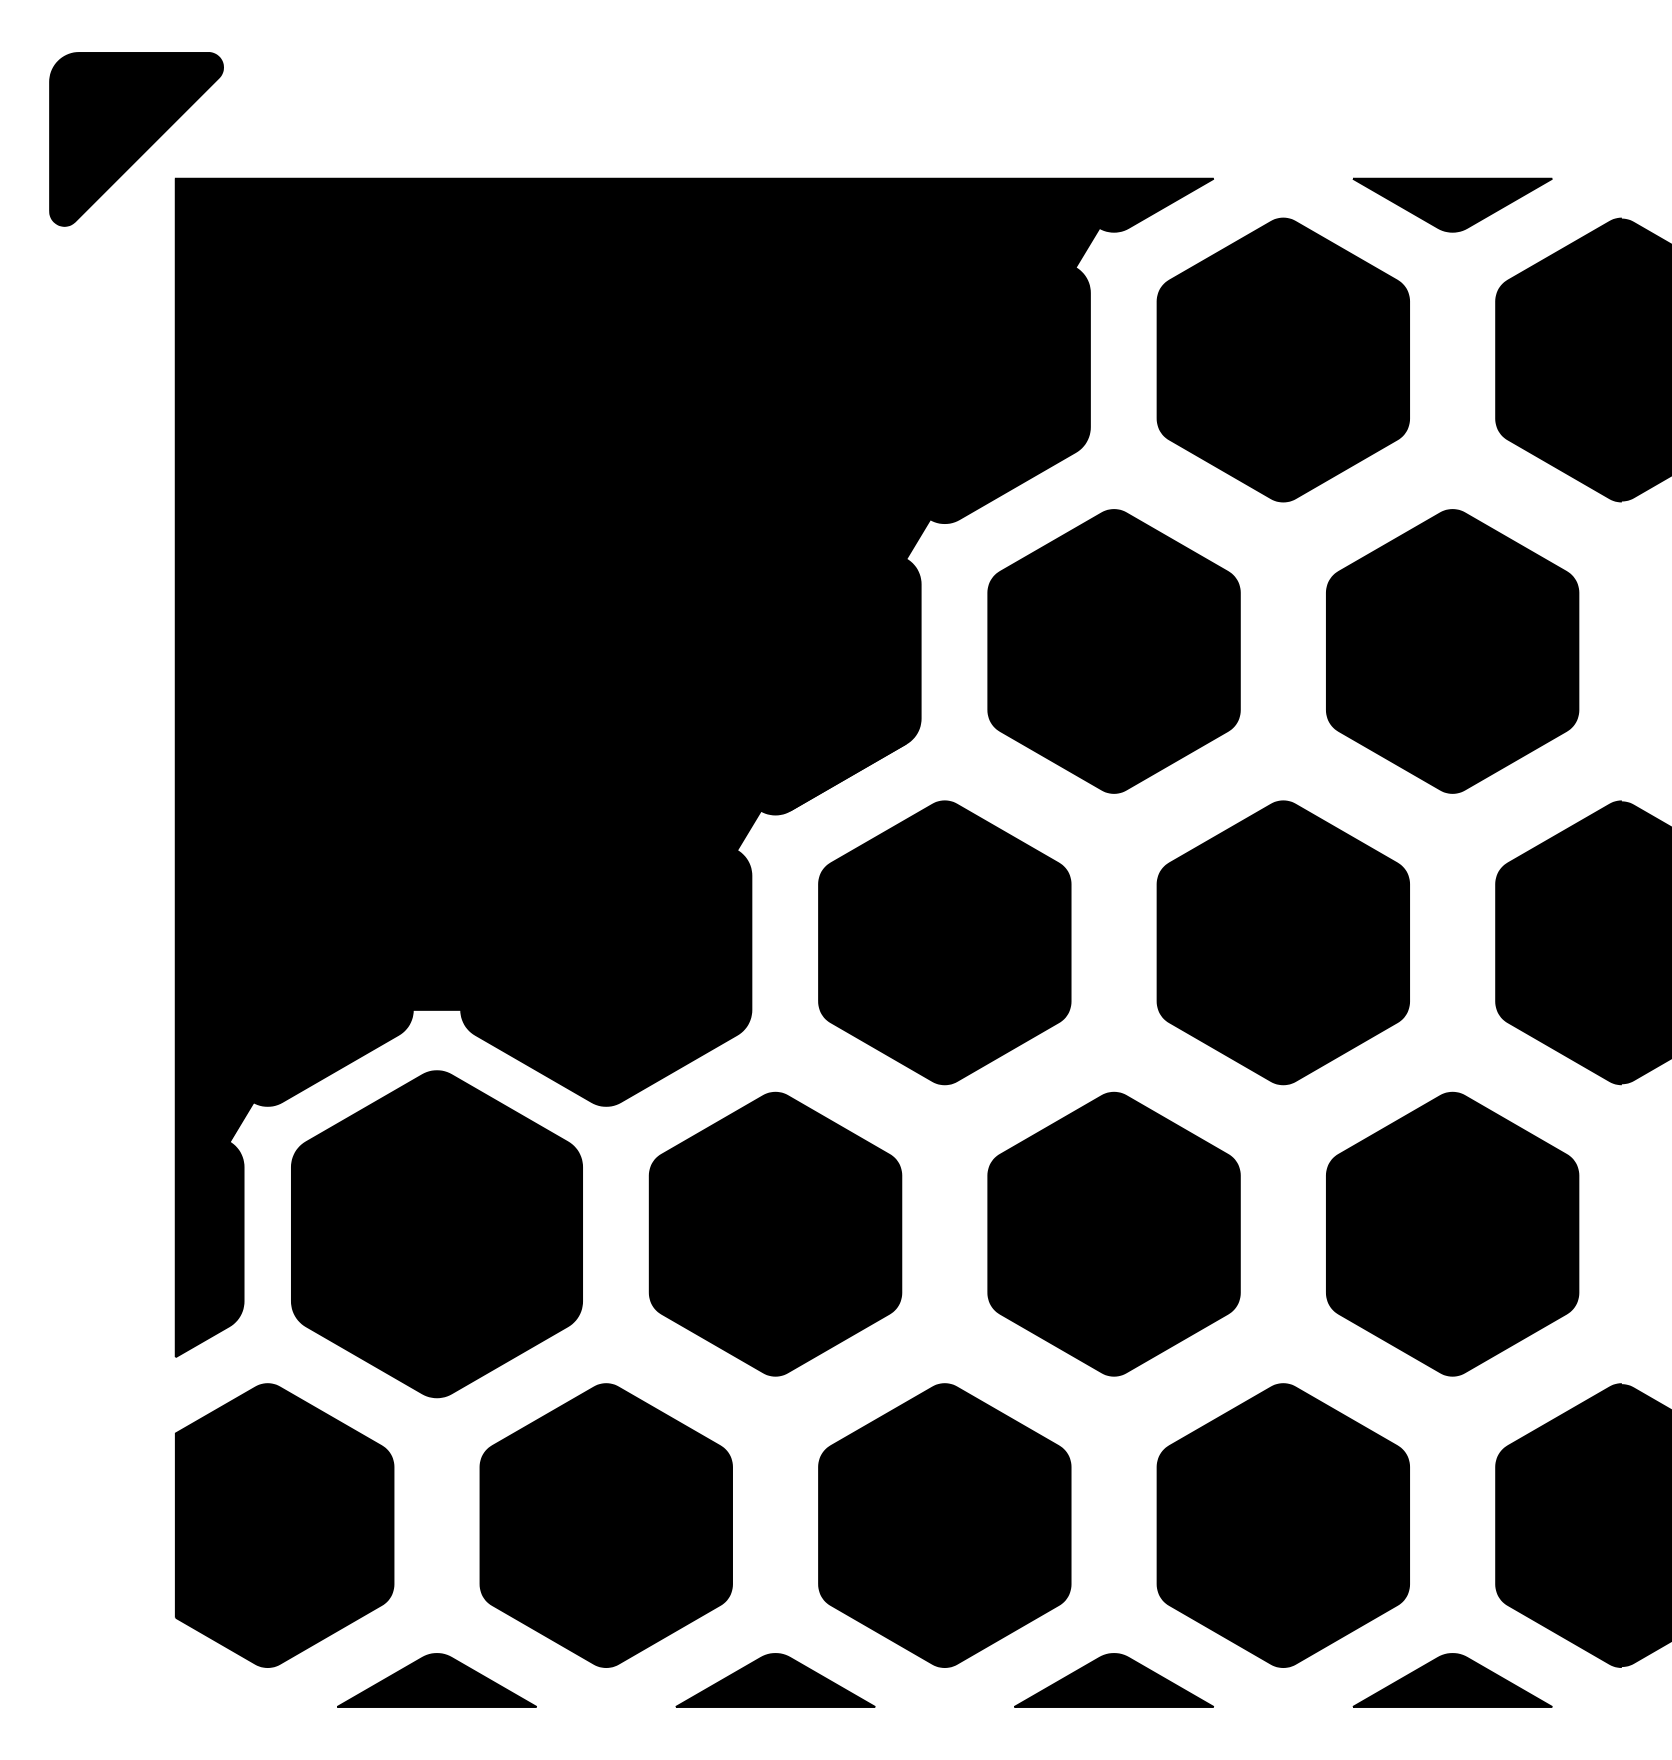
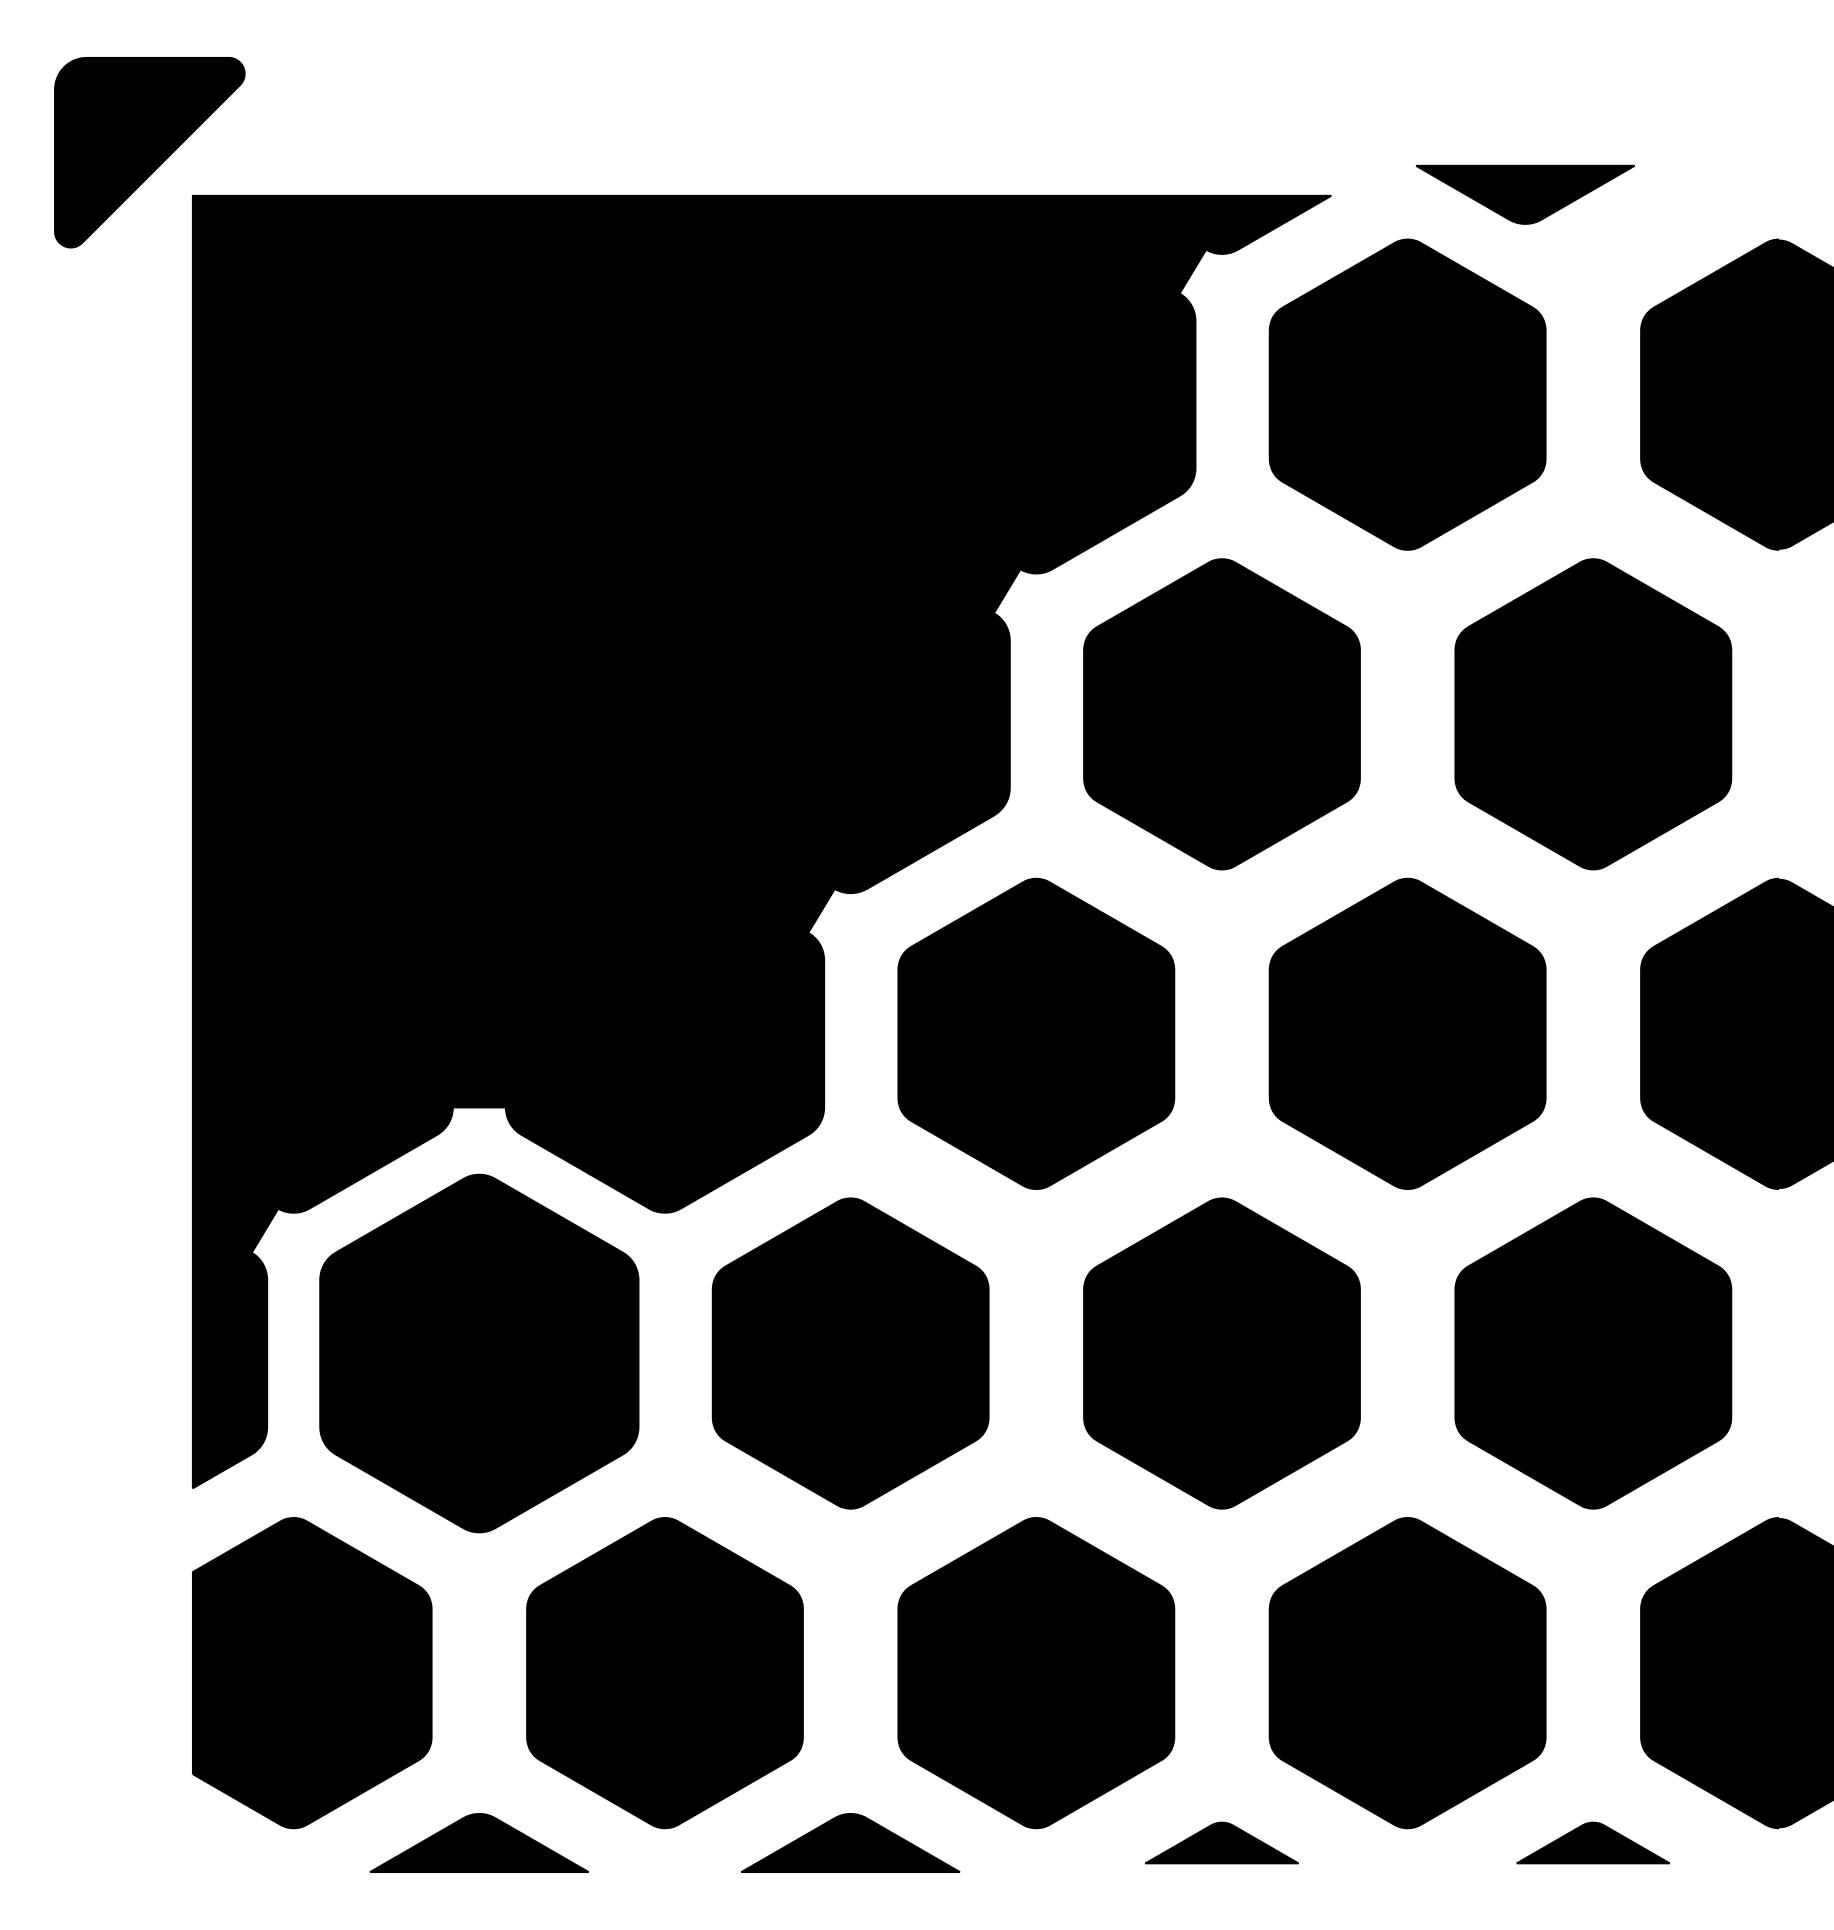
part: (1451, 204) -> (1524, 194), moved
part: (1113, 1680) -> (1221, 1842), size x0.7
part: (1451, 1680) -> (1592, 1842), size x0.7

